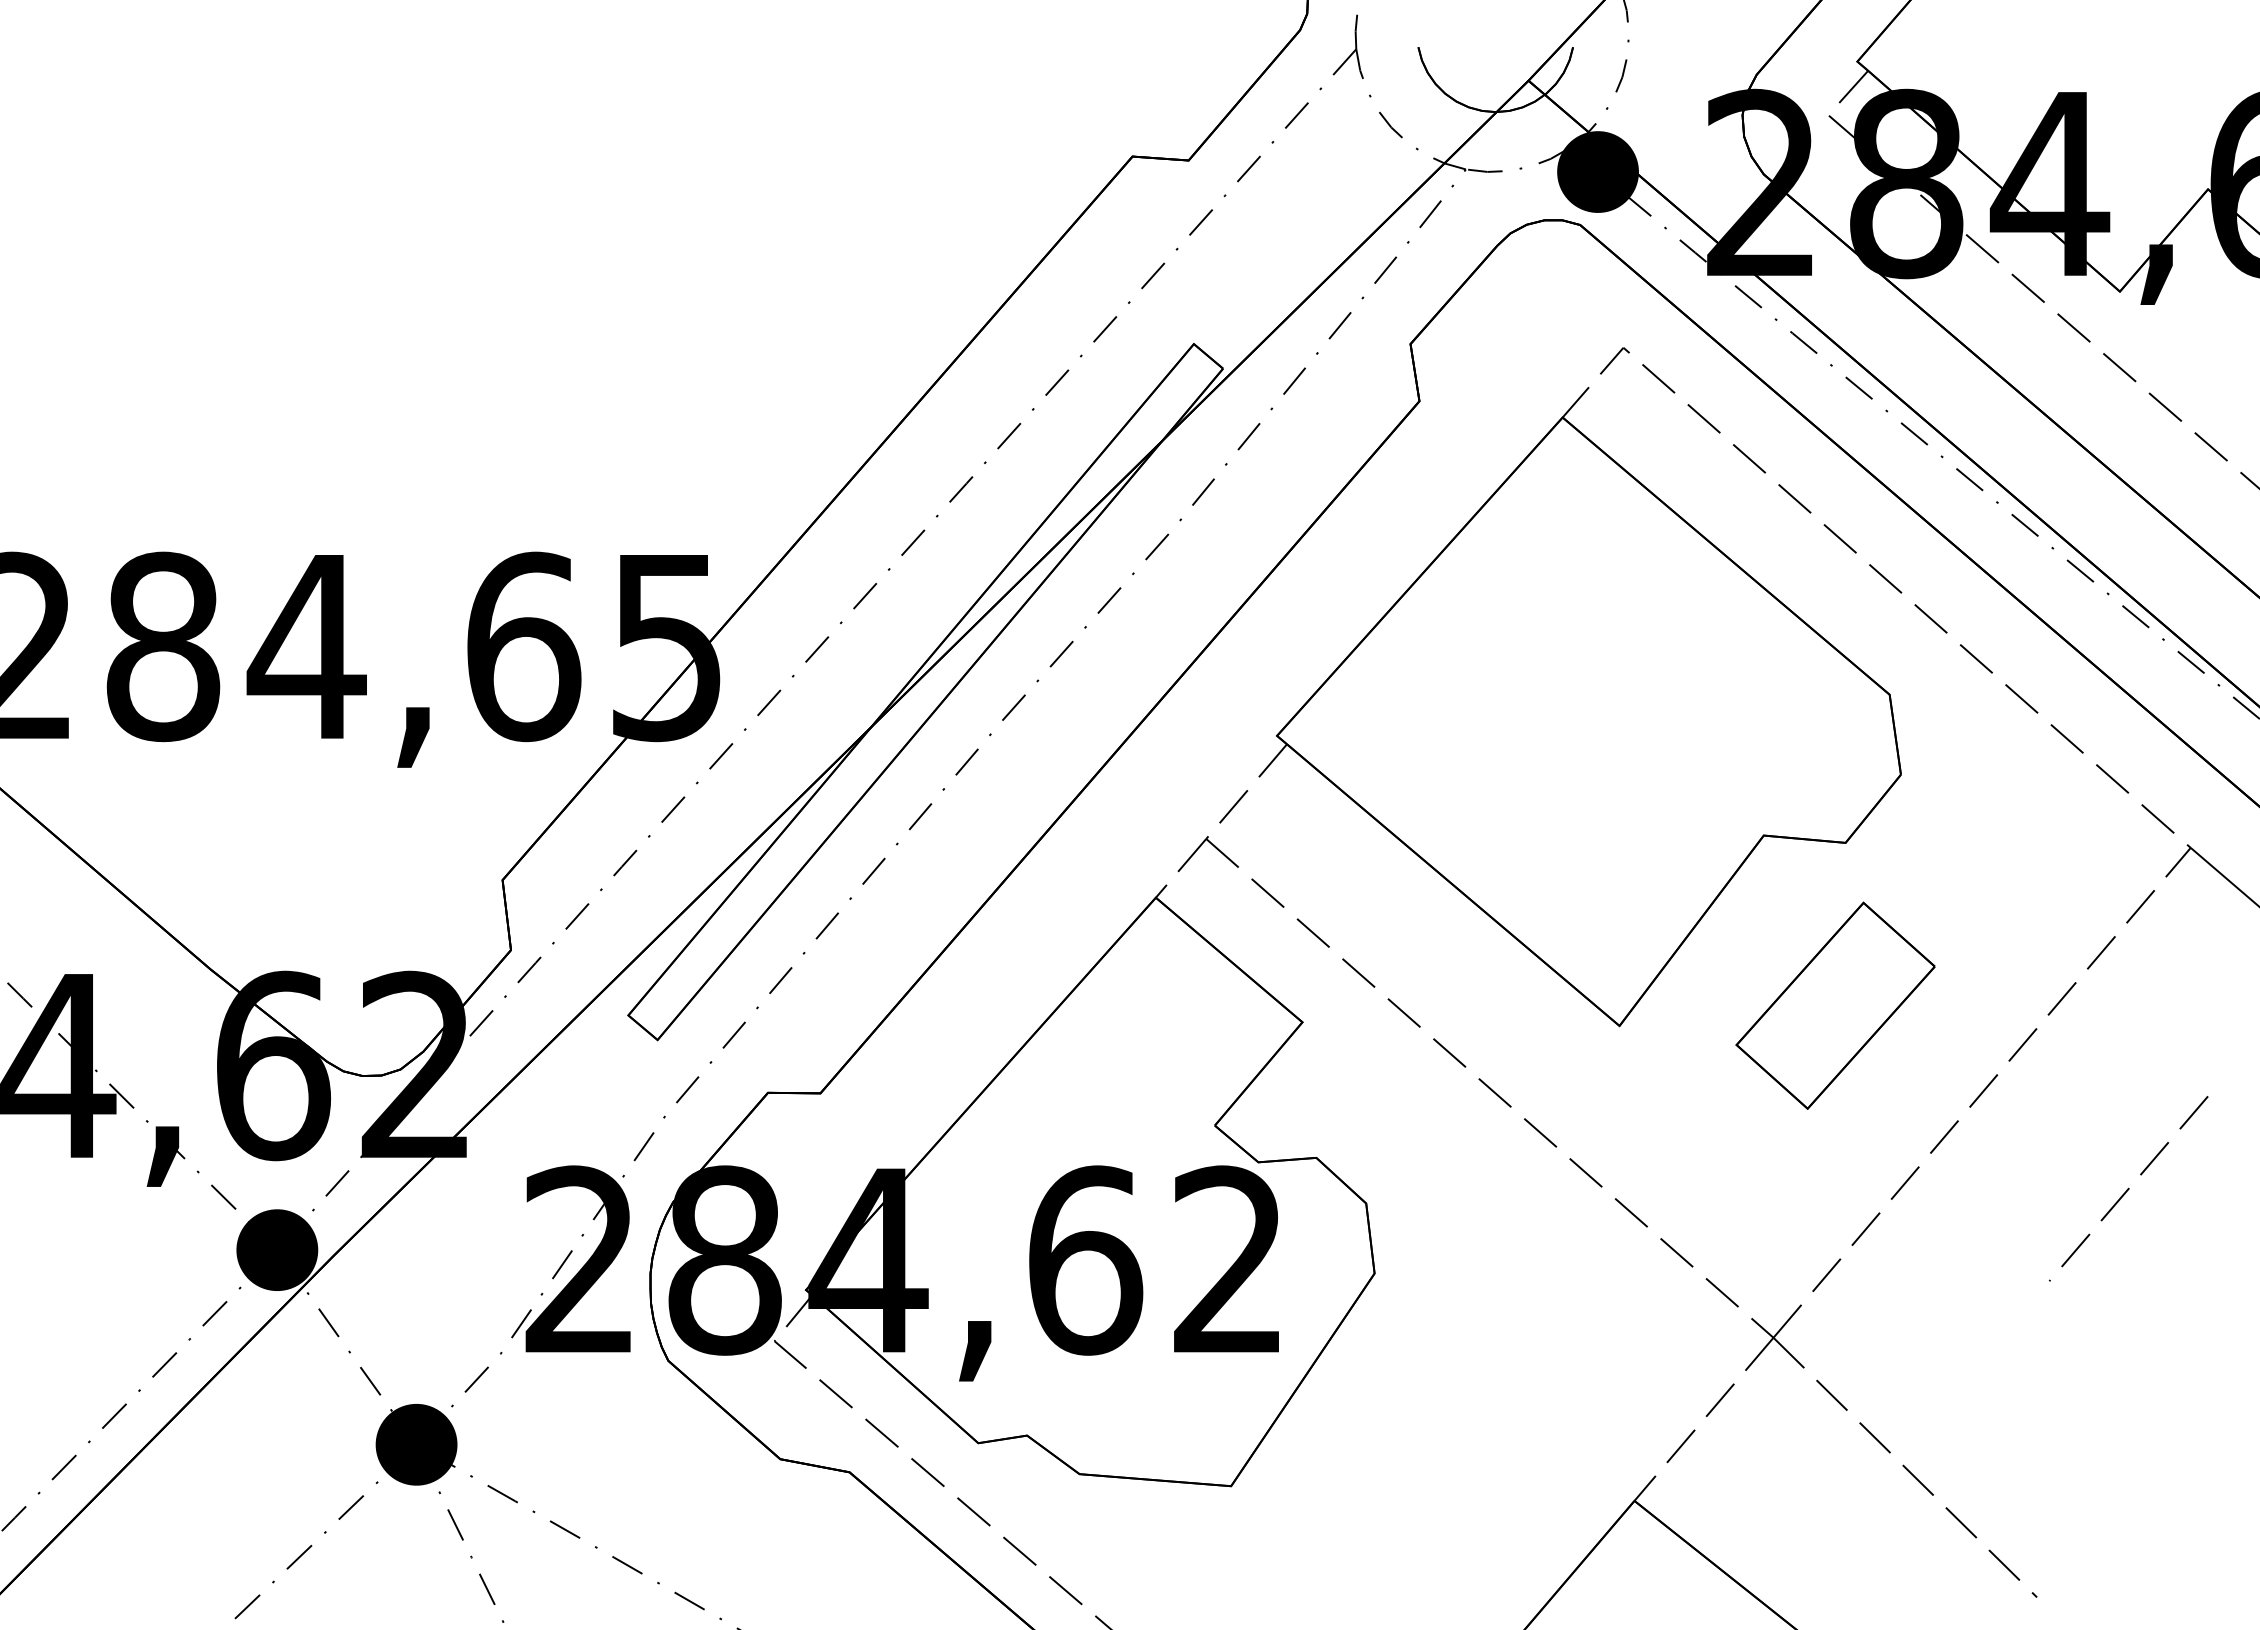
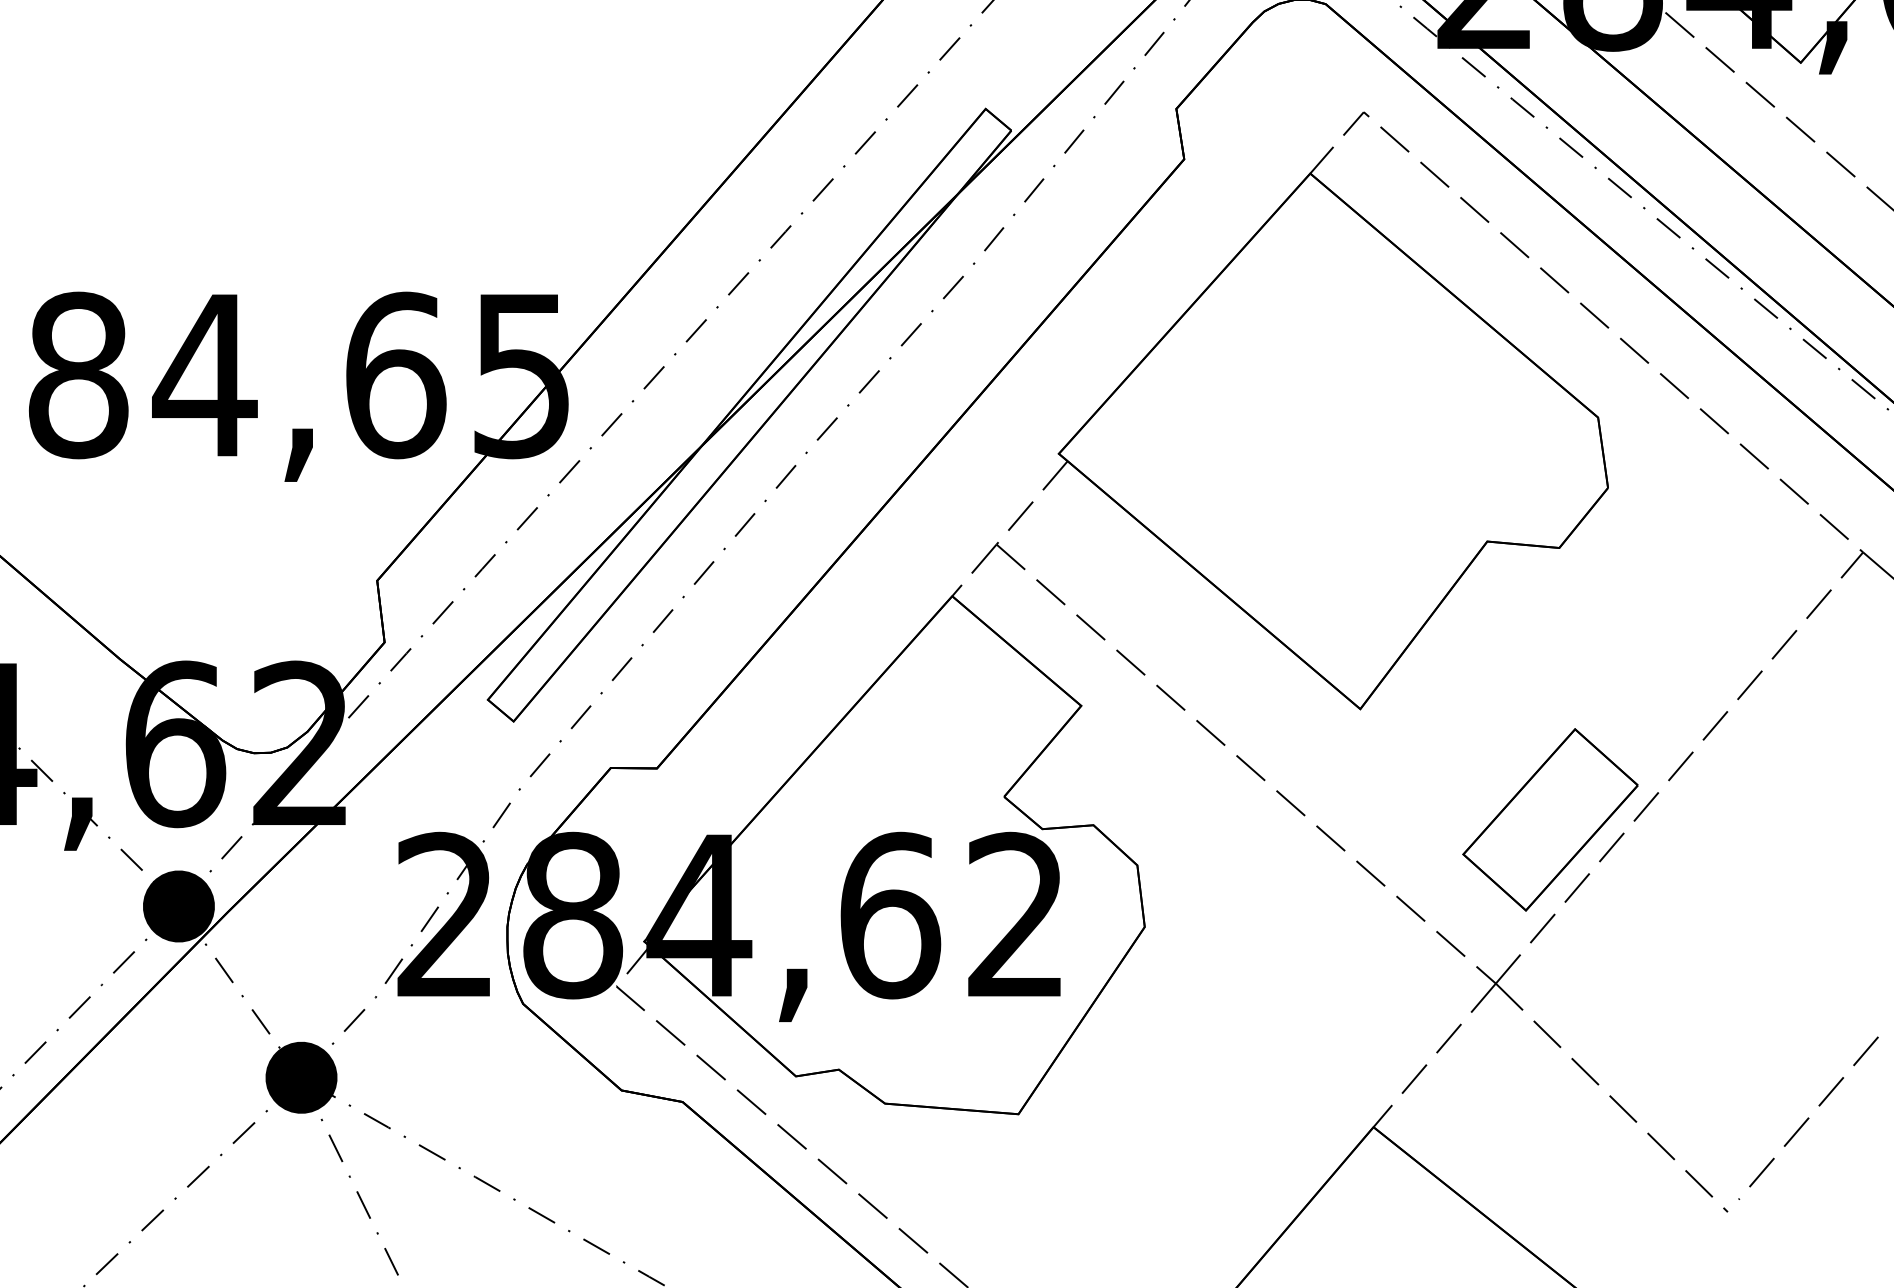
part: (1835, 1005) -> (1550, 819), moved
line: (2128, 1188) -> (1808, 1118), moved

